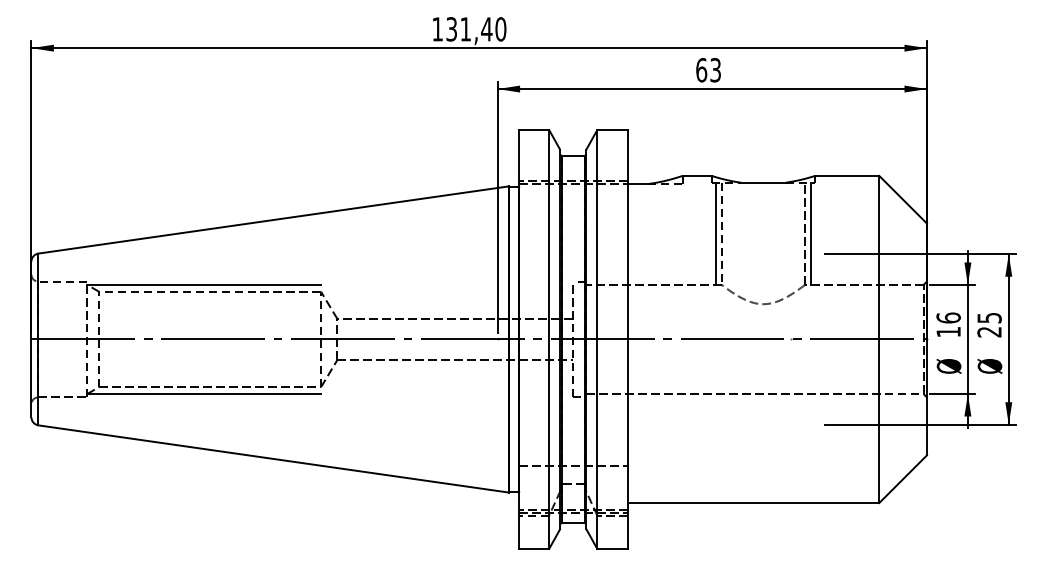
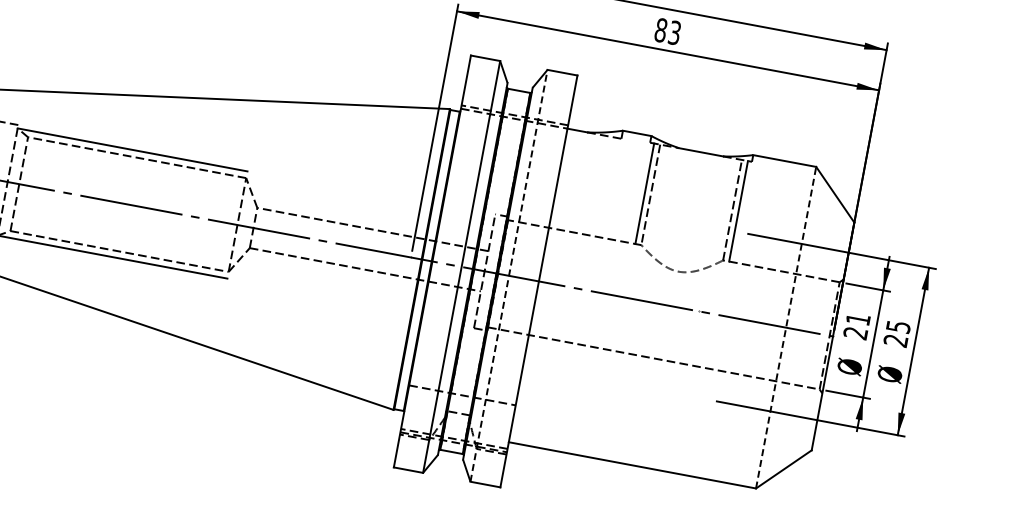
text: (701, 70) -> (660, 30), 63 -> 83
text: (948, 324) -> (856, 325), 16 -> 21
line: (597, 339) -> (509, 275), solid -> dashed
line: (879, 339) -> (786, 327), solid -> dashed

